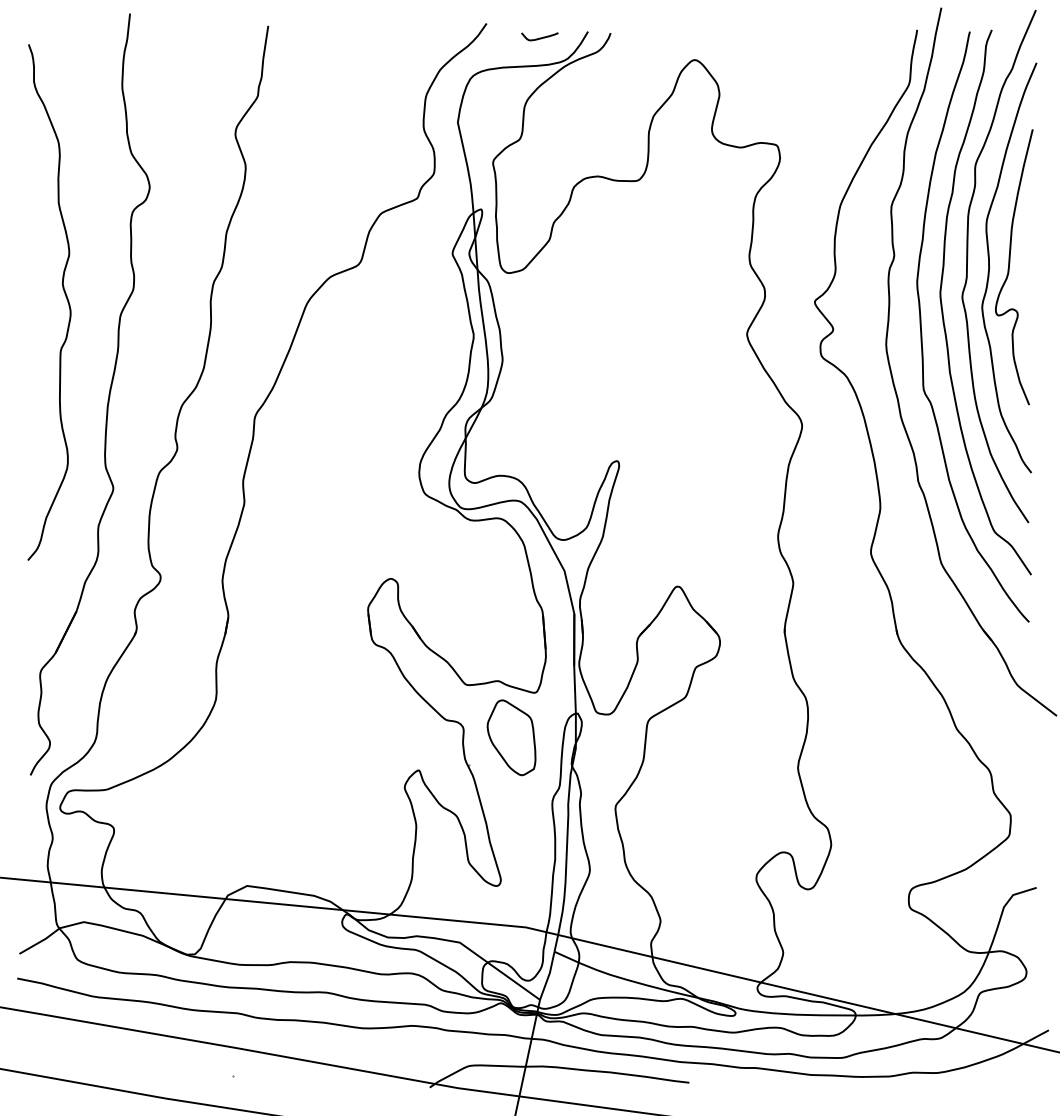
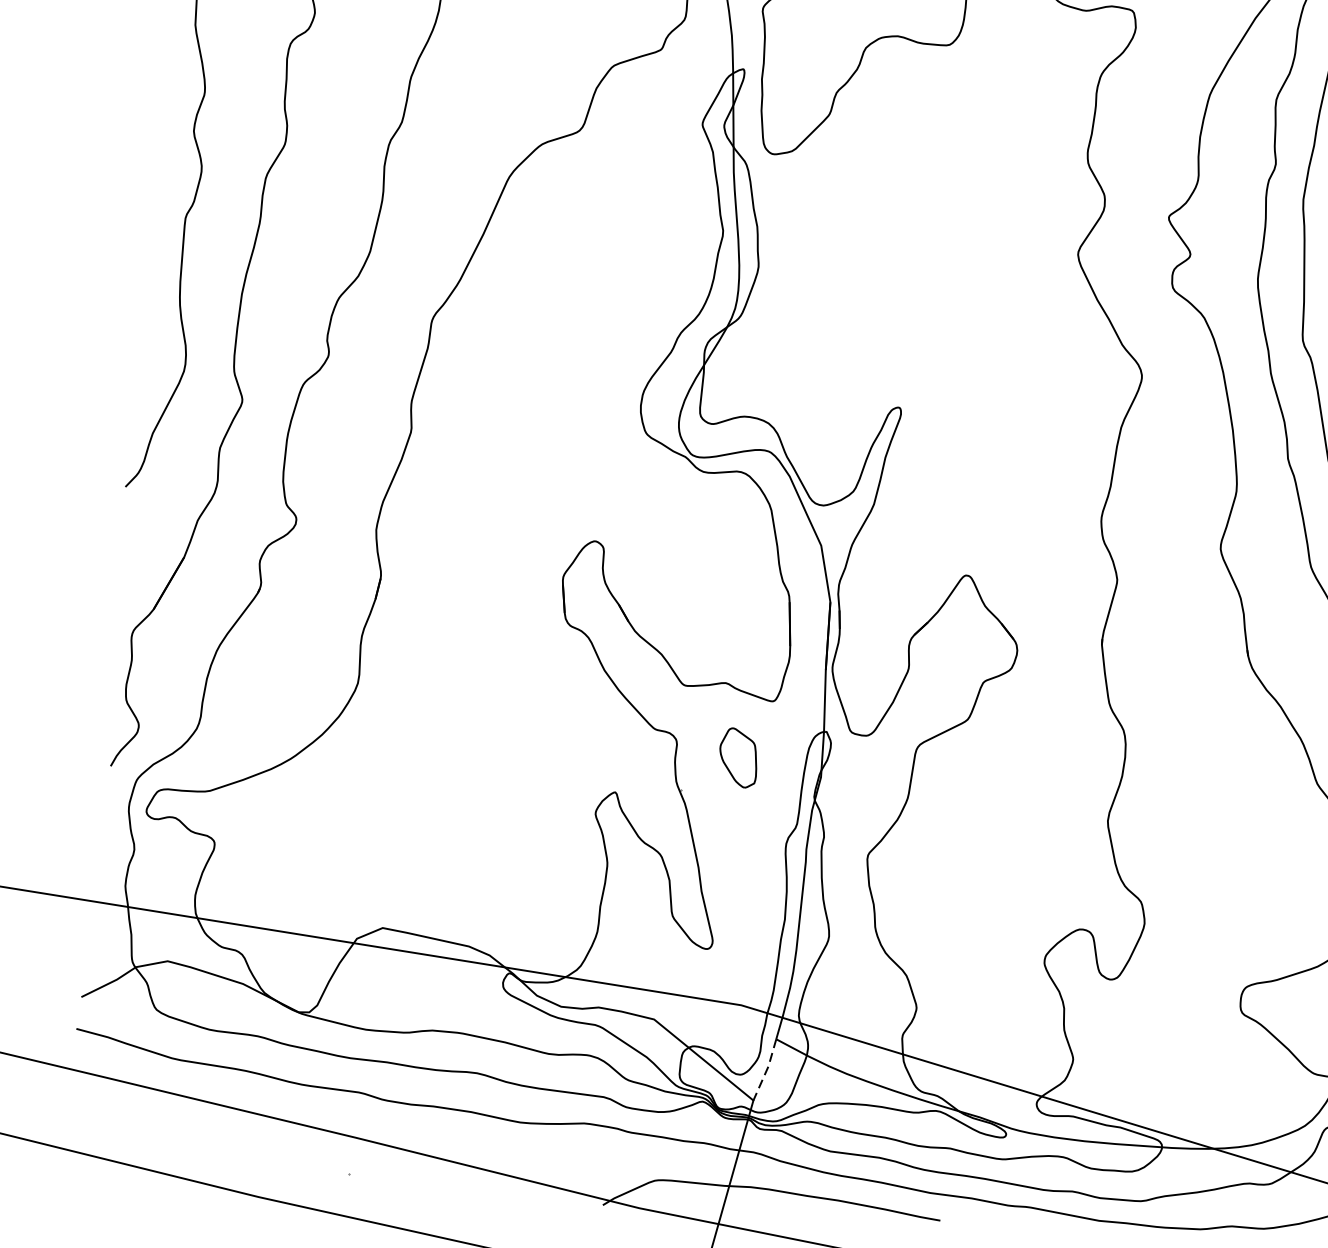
part: (511, 737) -> (738, 757), size x0.6
line: (548, 975) -> (766, 1069), solid -> dashed

